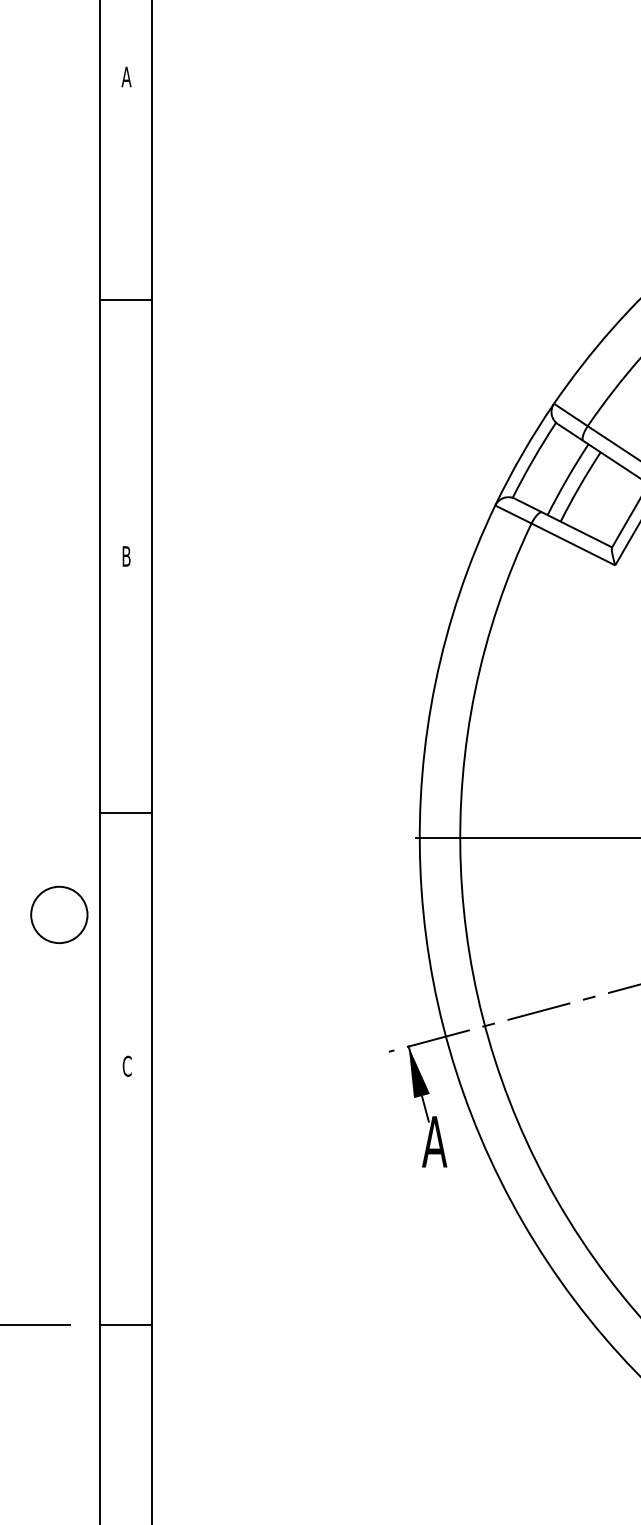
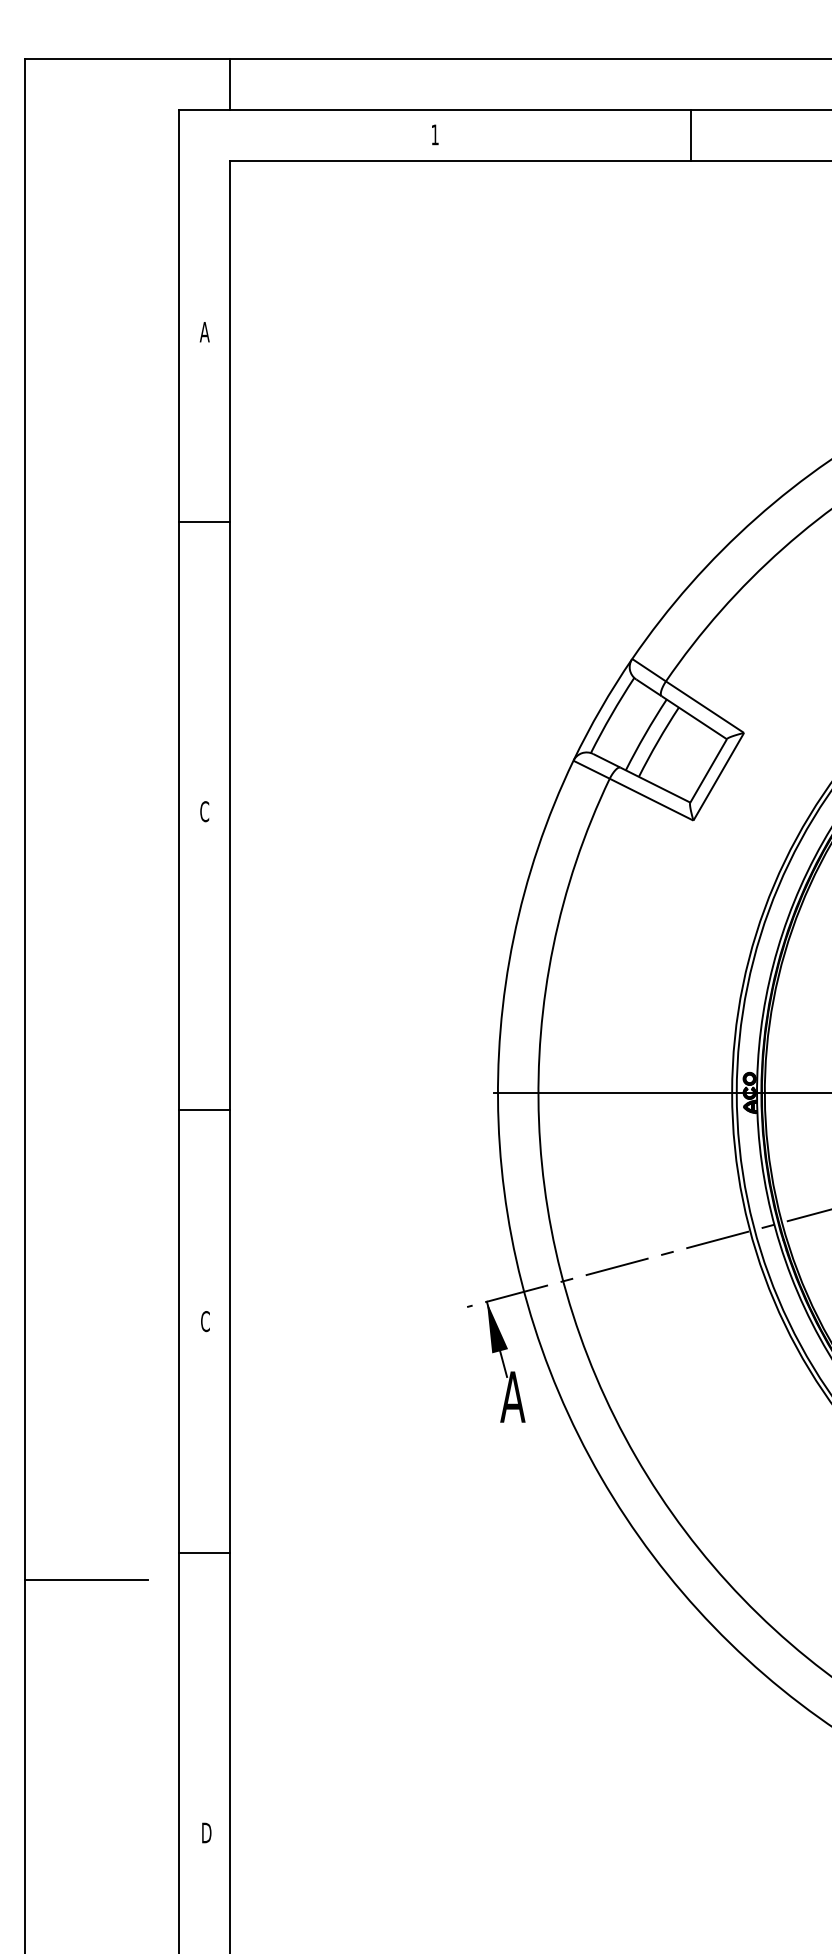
line: (125, 300) -> (203, 522), moved
text: (126, 556) -> (204, 811), B -> C
line: (125, 812) -> (203, 1109), moved
circle: (59, 915) -> (137, 1170), removed
line: (125, 1324) -> (203, 1552), moved

